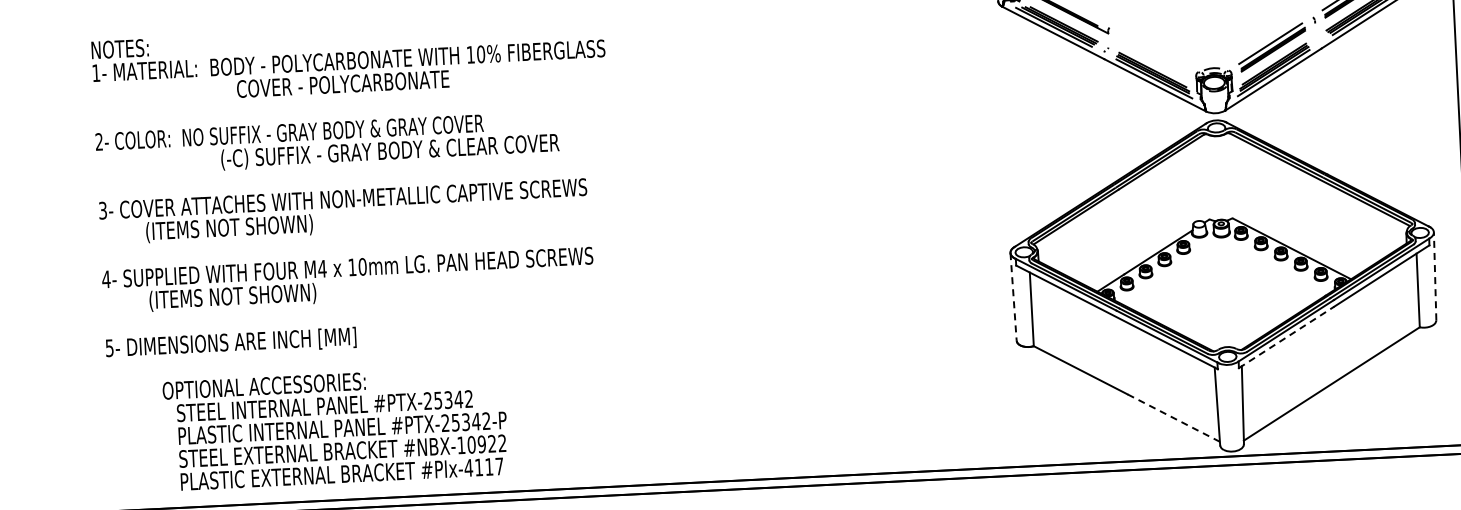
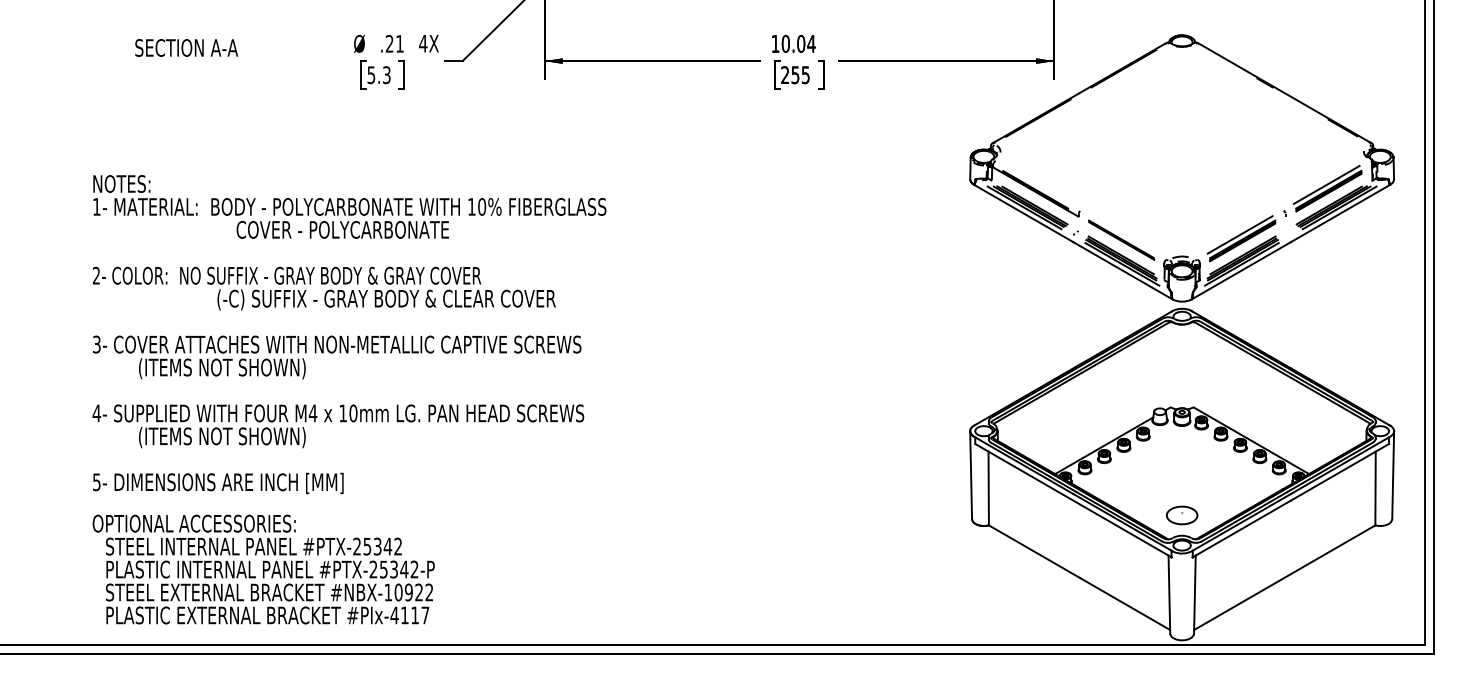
line: (1152, 54) -> (1121, 239), added
text: (354, 188) -> (349, 334), moved
line: (1435, 276) -> (1393, 475), dashed -> solid
line: (1013, 297) -> (971, 475), dashed -> solid
part: (1226, 326) -> (1182, 515), added
line: (1286, 336) -> (1241, 528), dashed -> solid
line: (1174, 418) -> (1125, 604), dashed -> solid
text: (335, 428) -> (263, 569), moved

